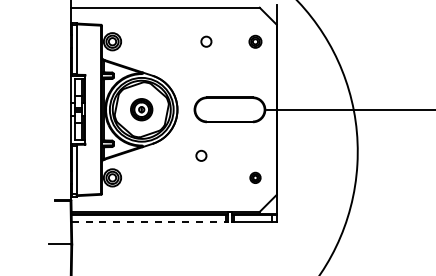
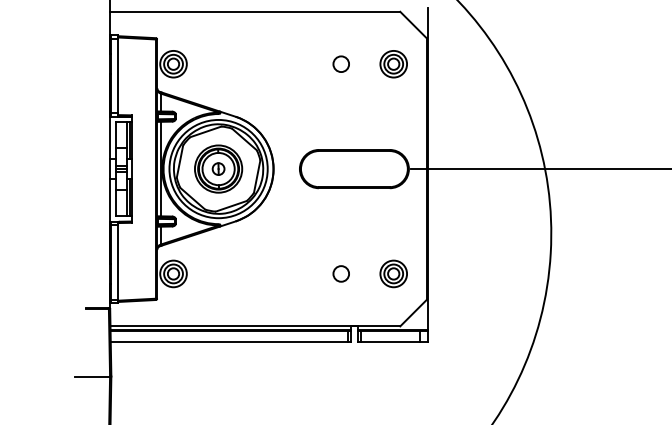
circle: (206, 41) -> (341, 63), moved
part: (255, 41) -> (393, 63), size x1.43
part: (141, 109) -> (218, 168), size x1.43
circle: (201, 155) -> (341, 273), moved
part: (255, 177) -> (393, 273), size x1.67
line: (148, 222) -> (228, 342), dashed -> solid

